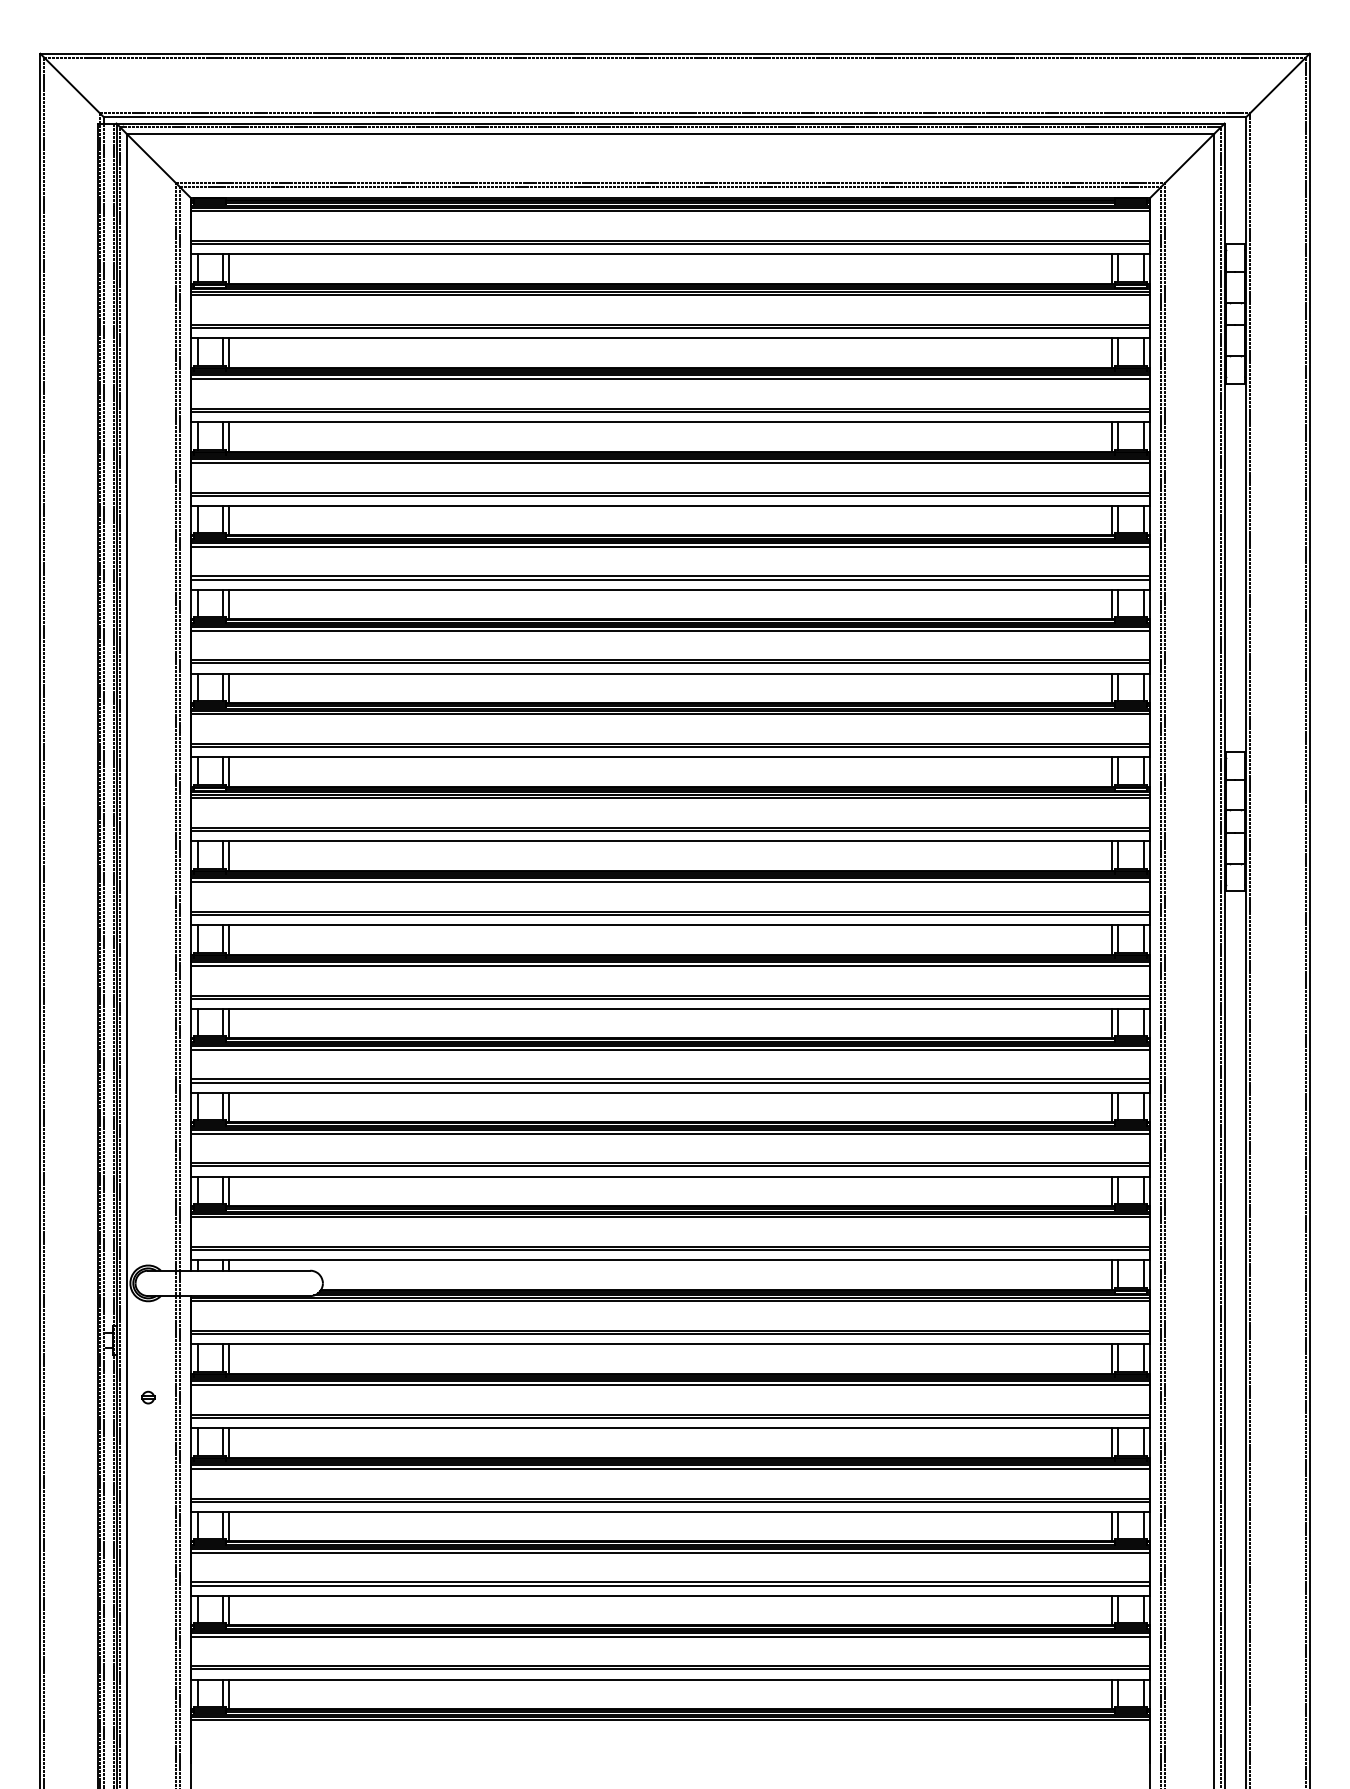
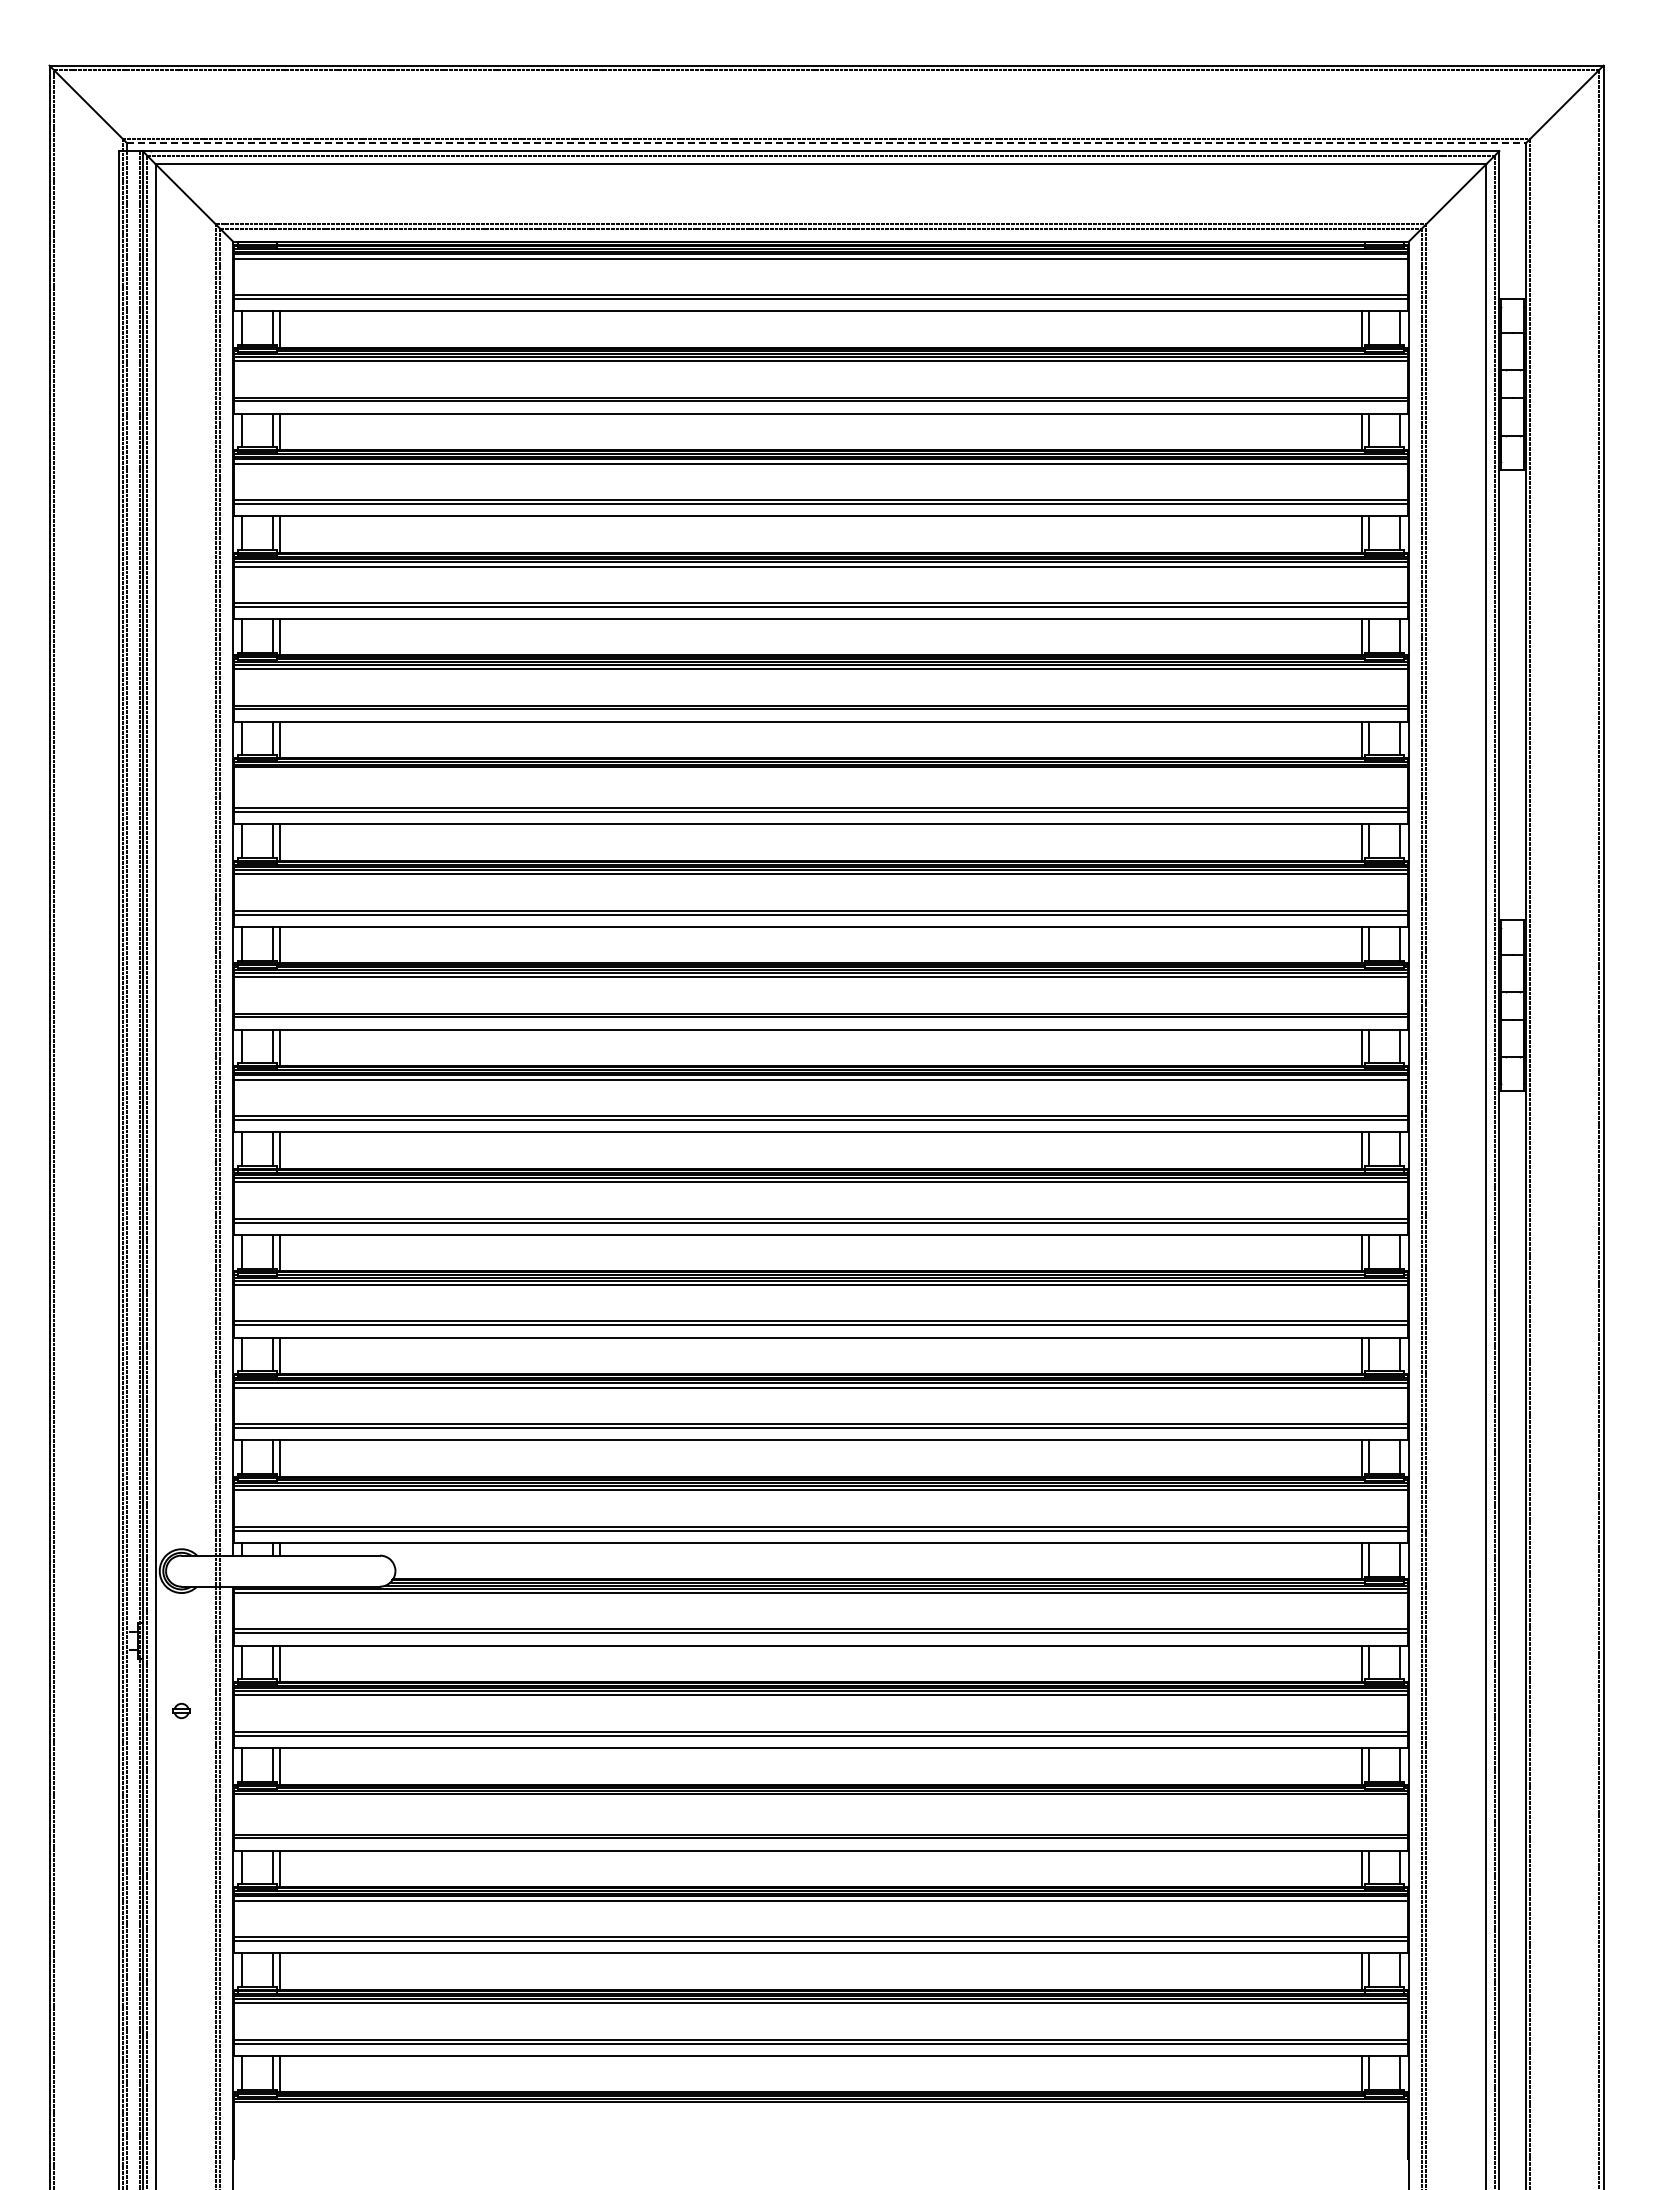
line: (675, 117) -> (827, 143), solid -> dashed
line: (670, 630) -> (820, 771), removed
line: (670, 1469) -> (820, 1798), removed
line: (670, 1720) -> (820, 2106), removed

